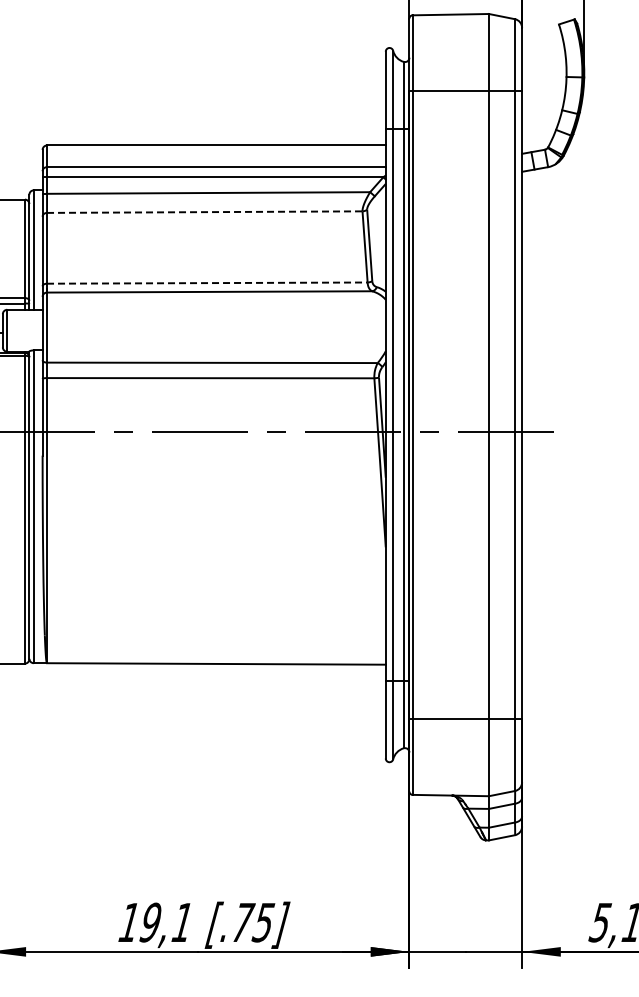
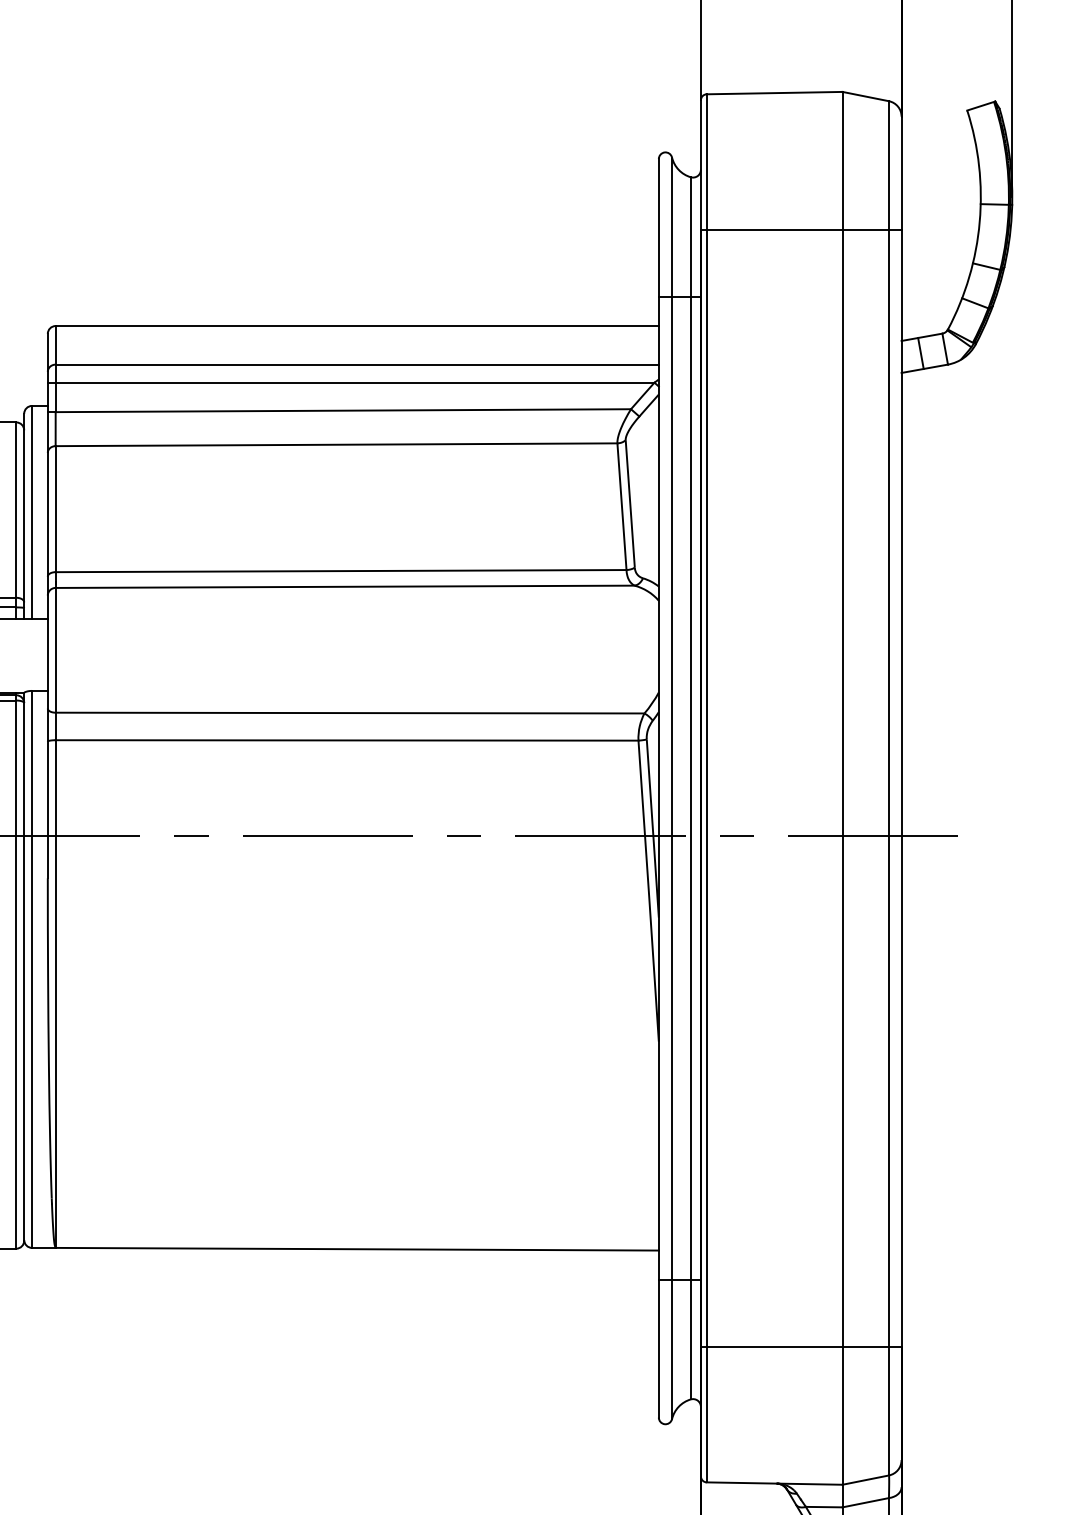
line: (204, 212) -> (336, 445), dashed -> solid
line: (207, 283) -> (341, 571), dashed -> solid

